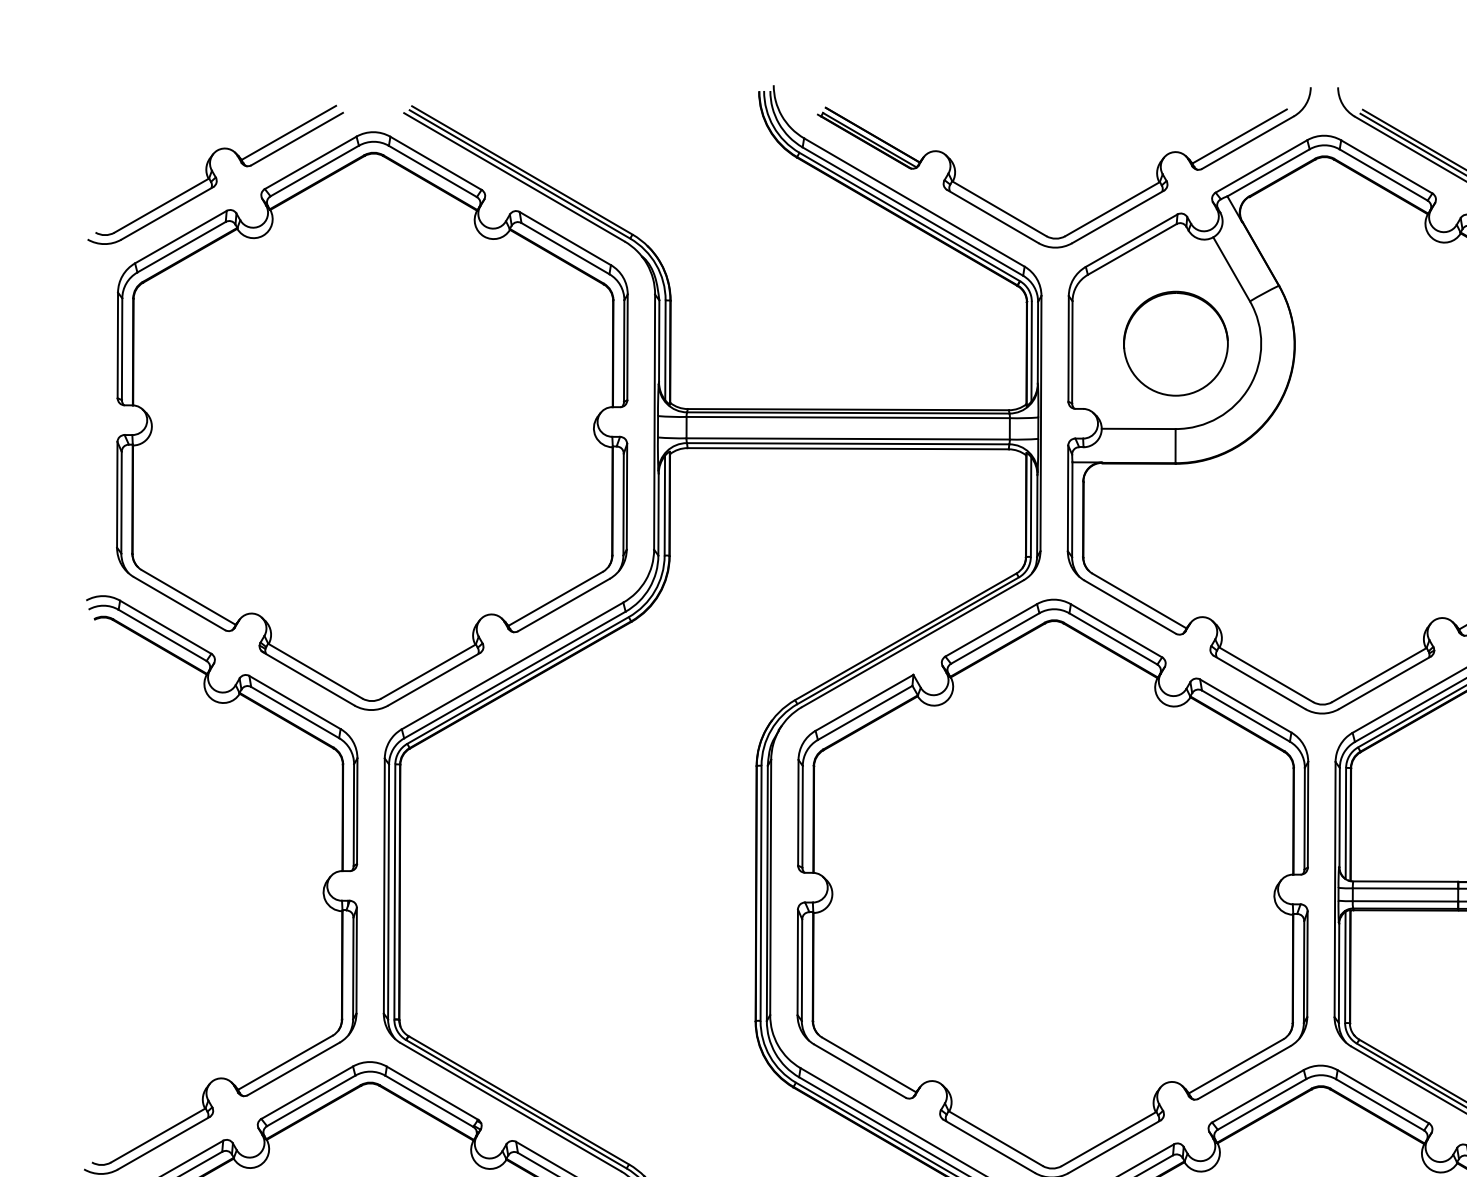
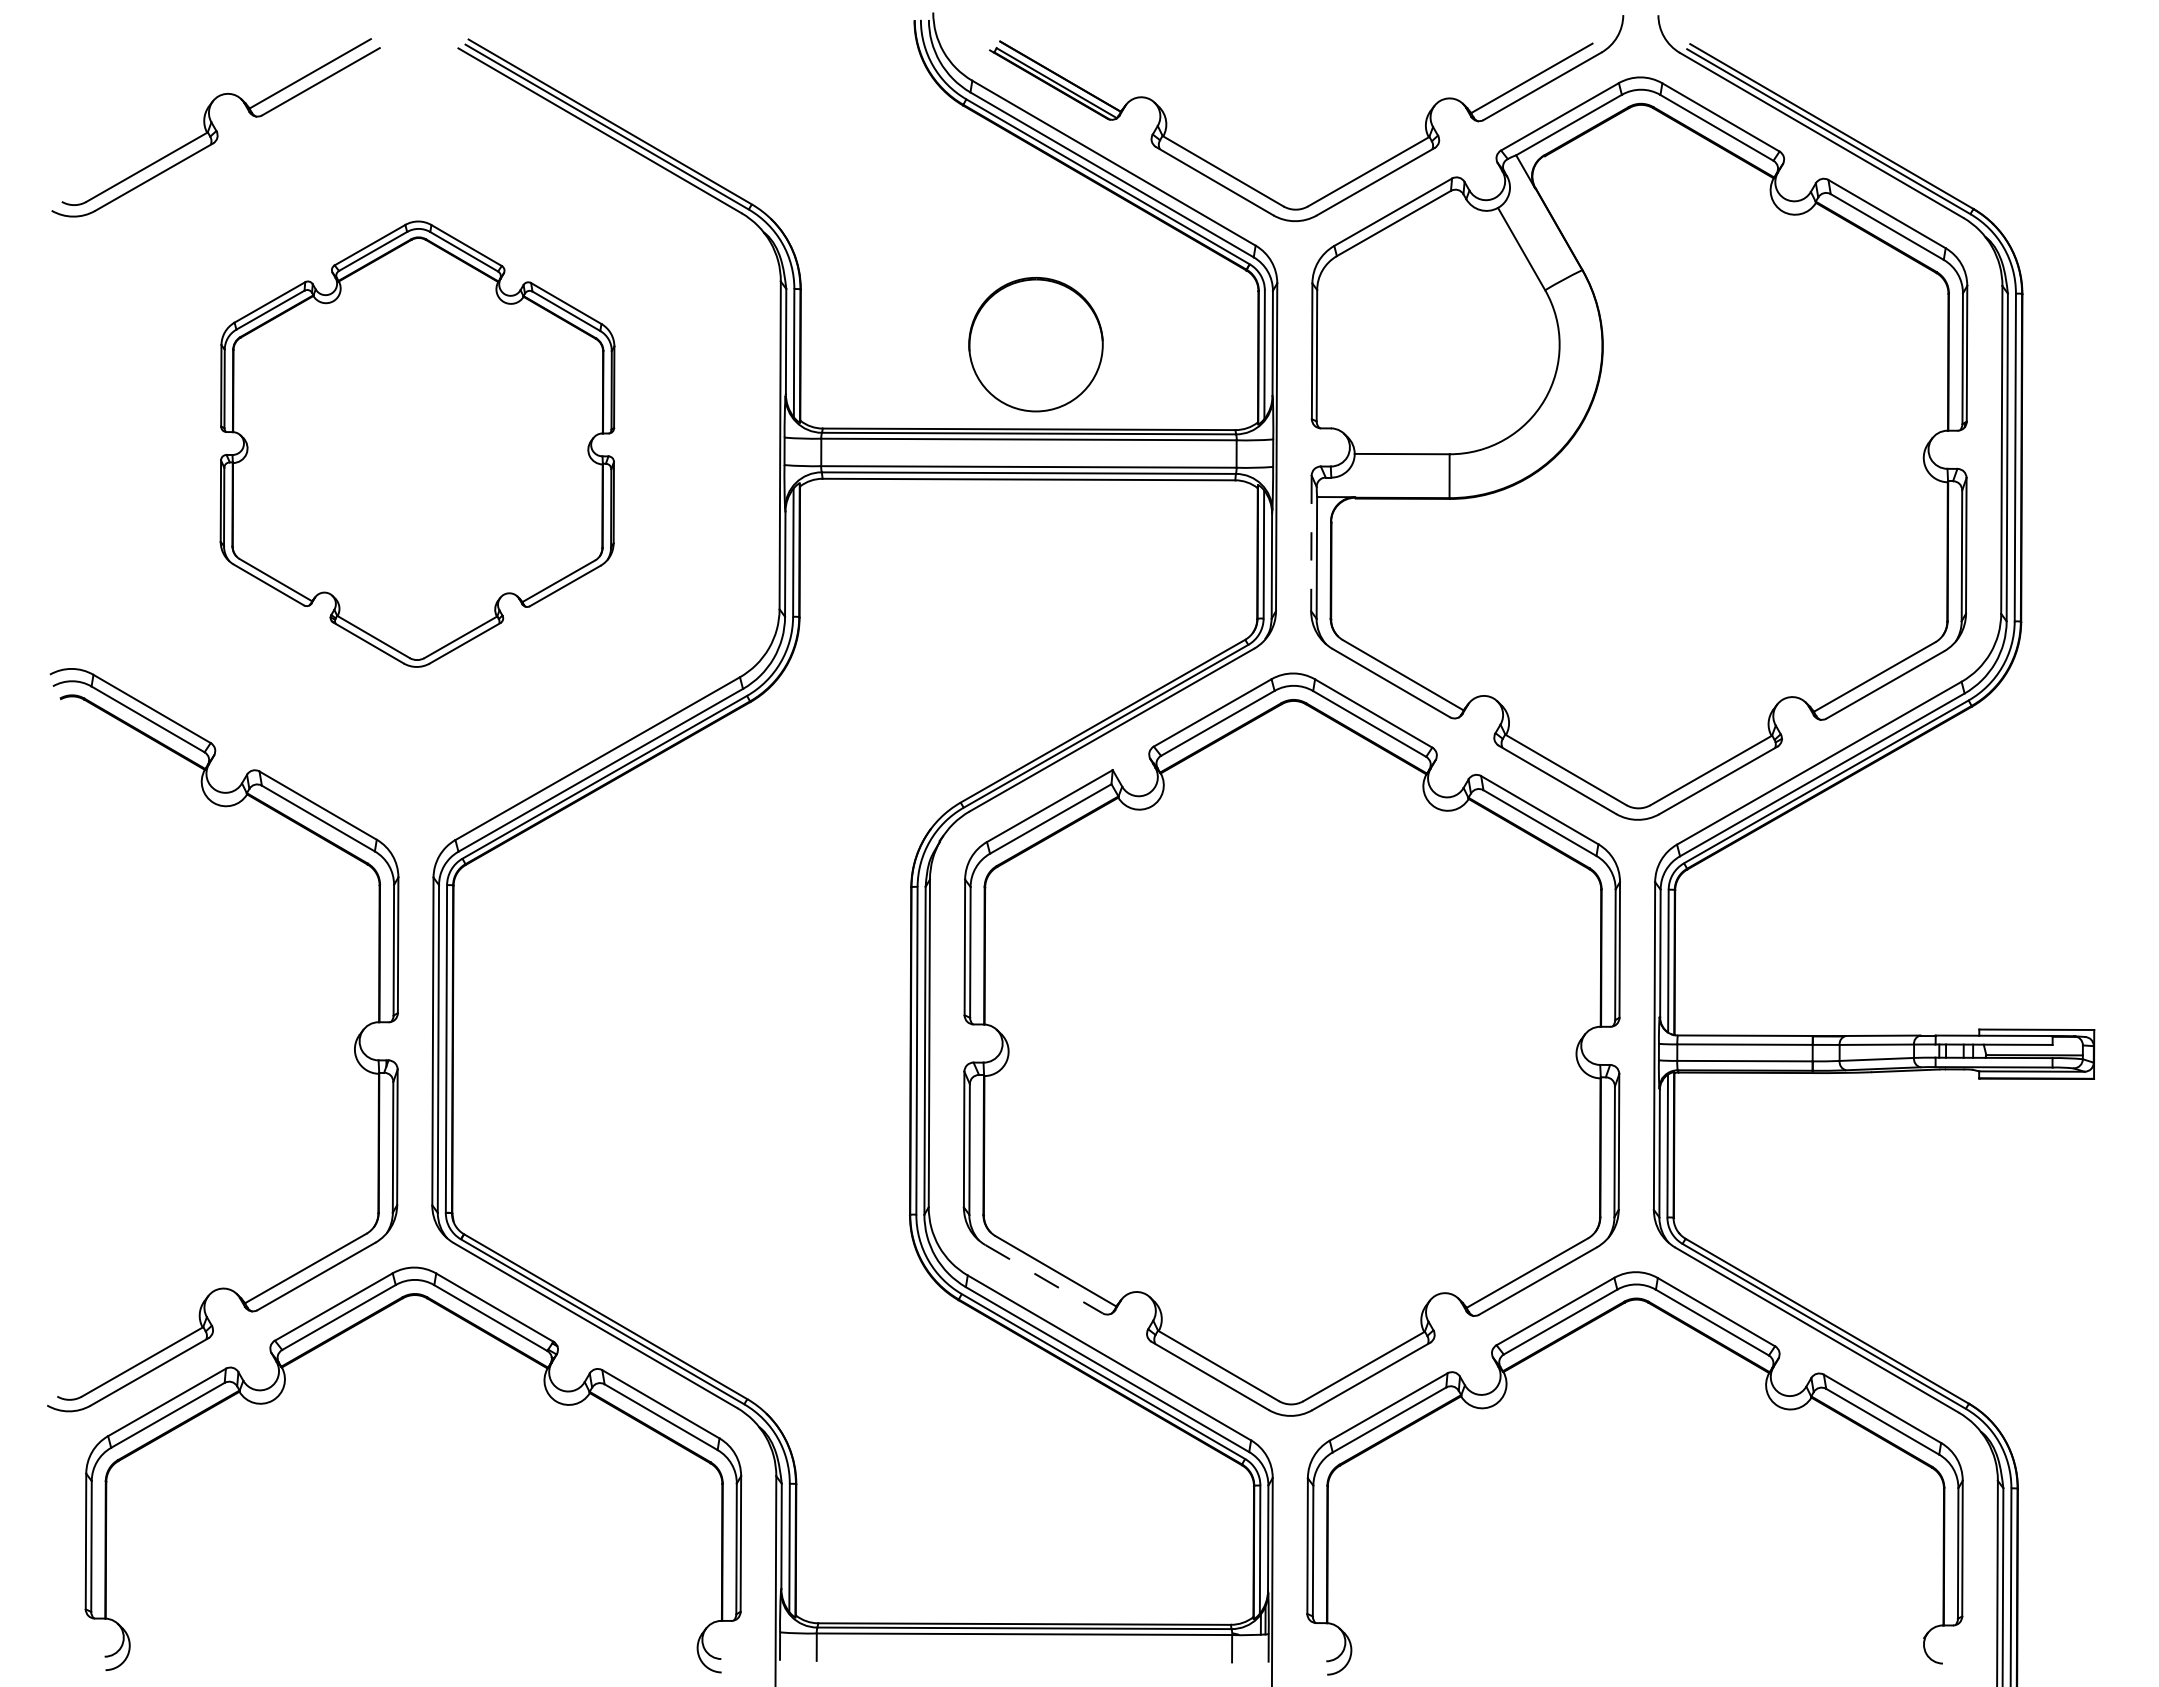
circle: (1175, 343) -> (1035, 344), moved
part: (372, 421) -> (417, 444), size x0.6
line: (1068, 498) -> (1311, 543), solid -> dashed
line: (860, 1071) -> (1044, 1279), solid -> dashed

